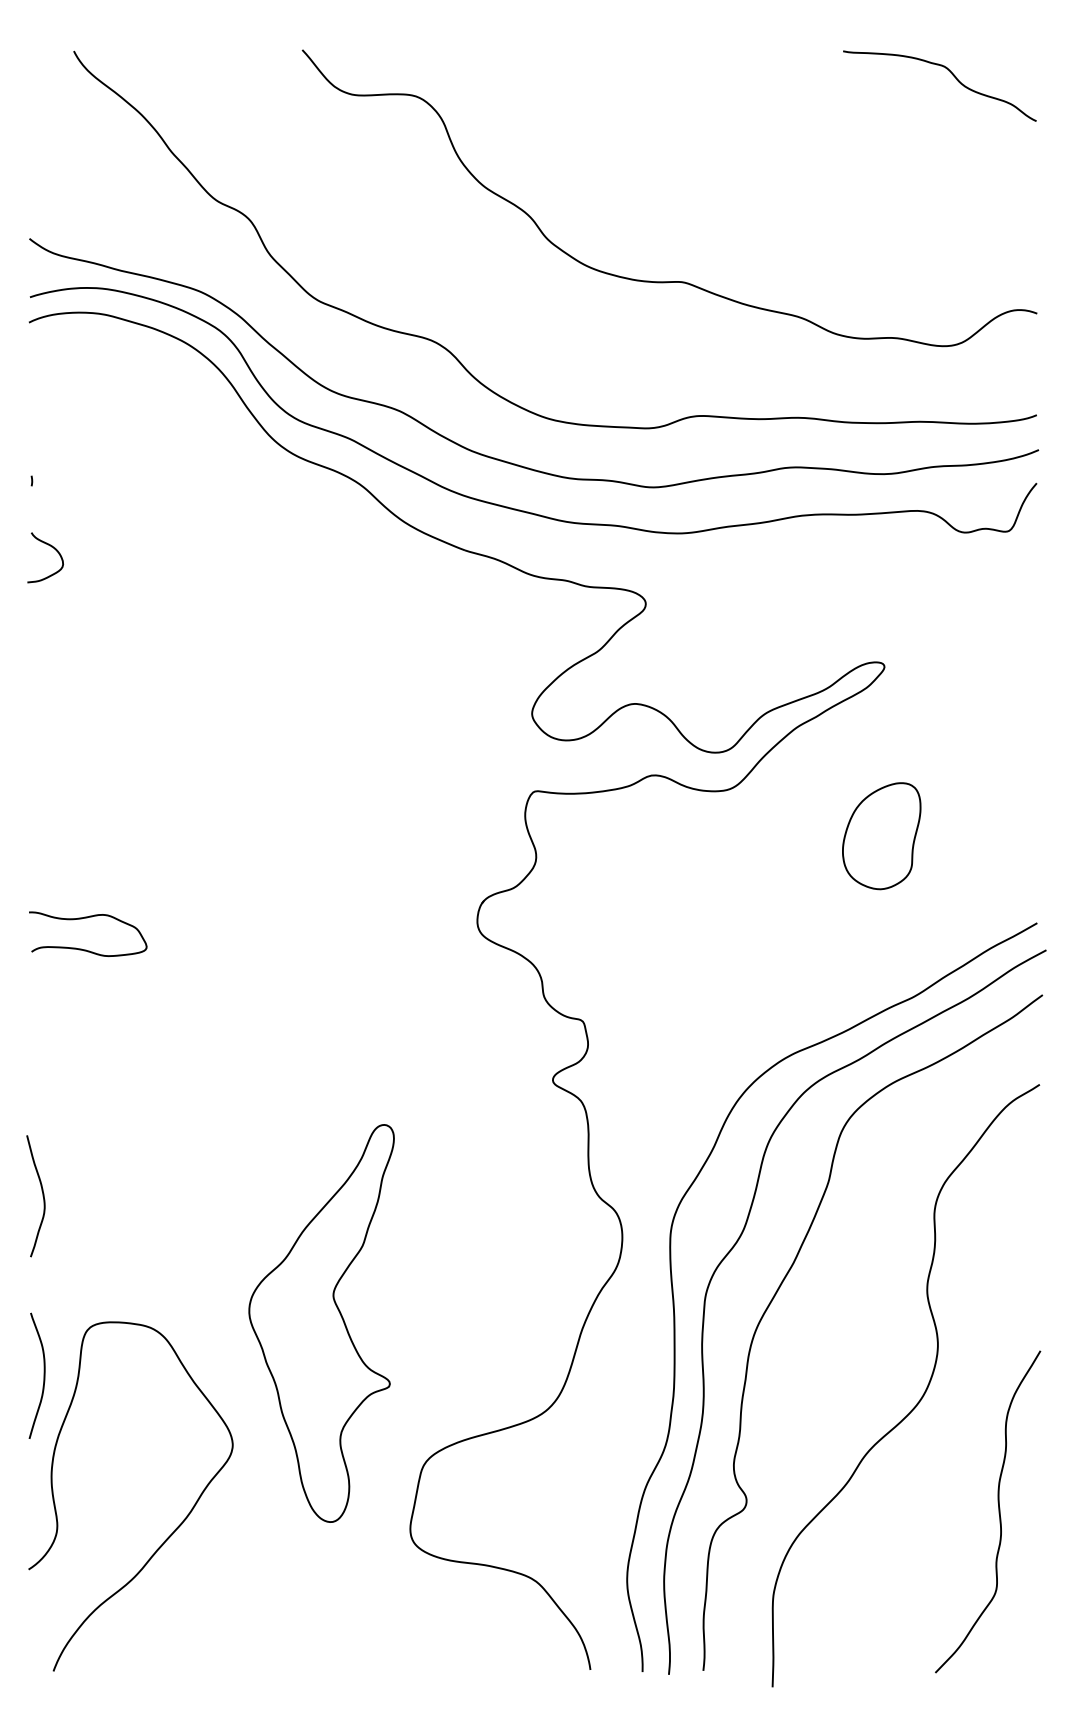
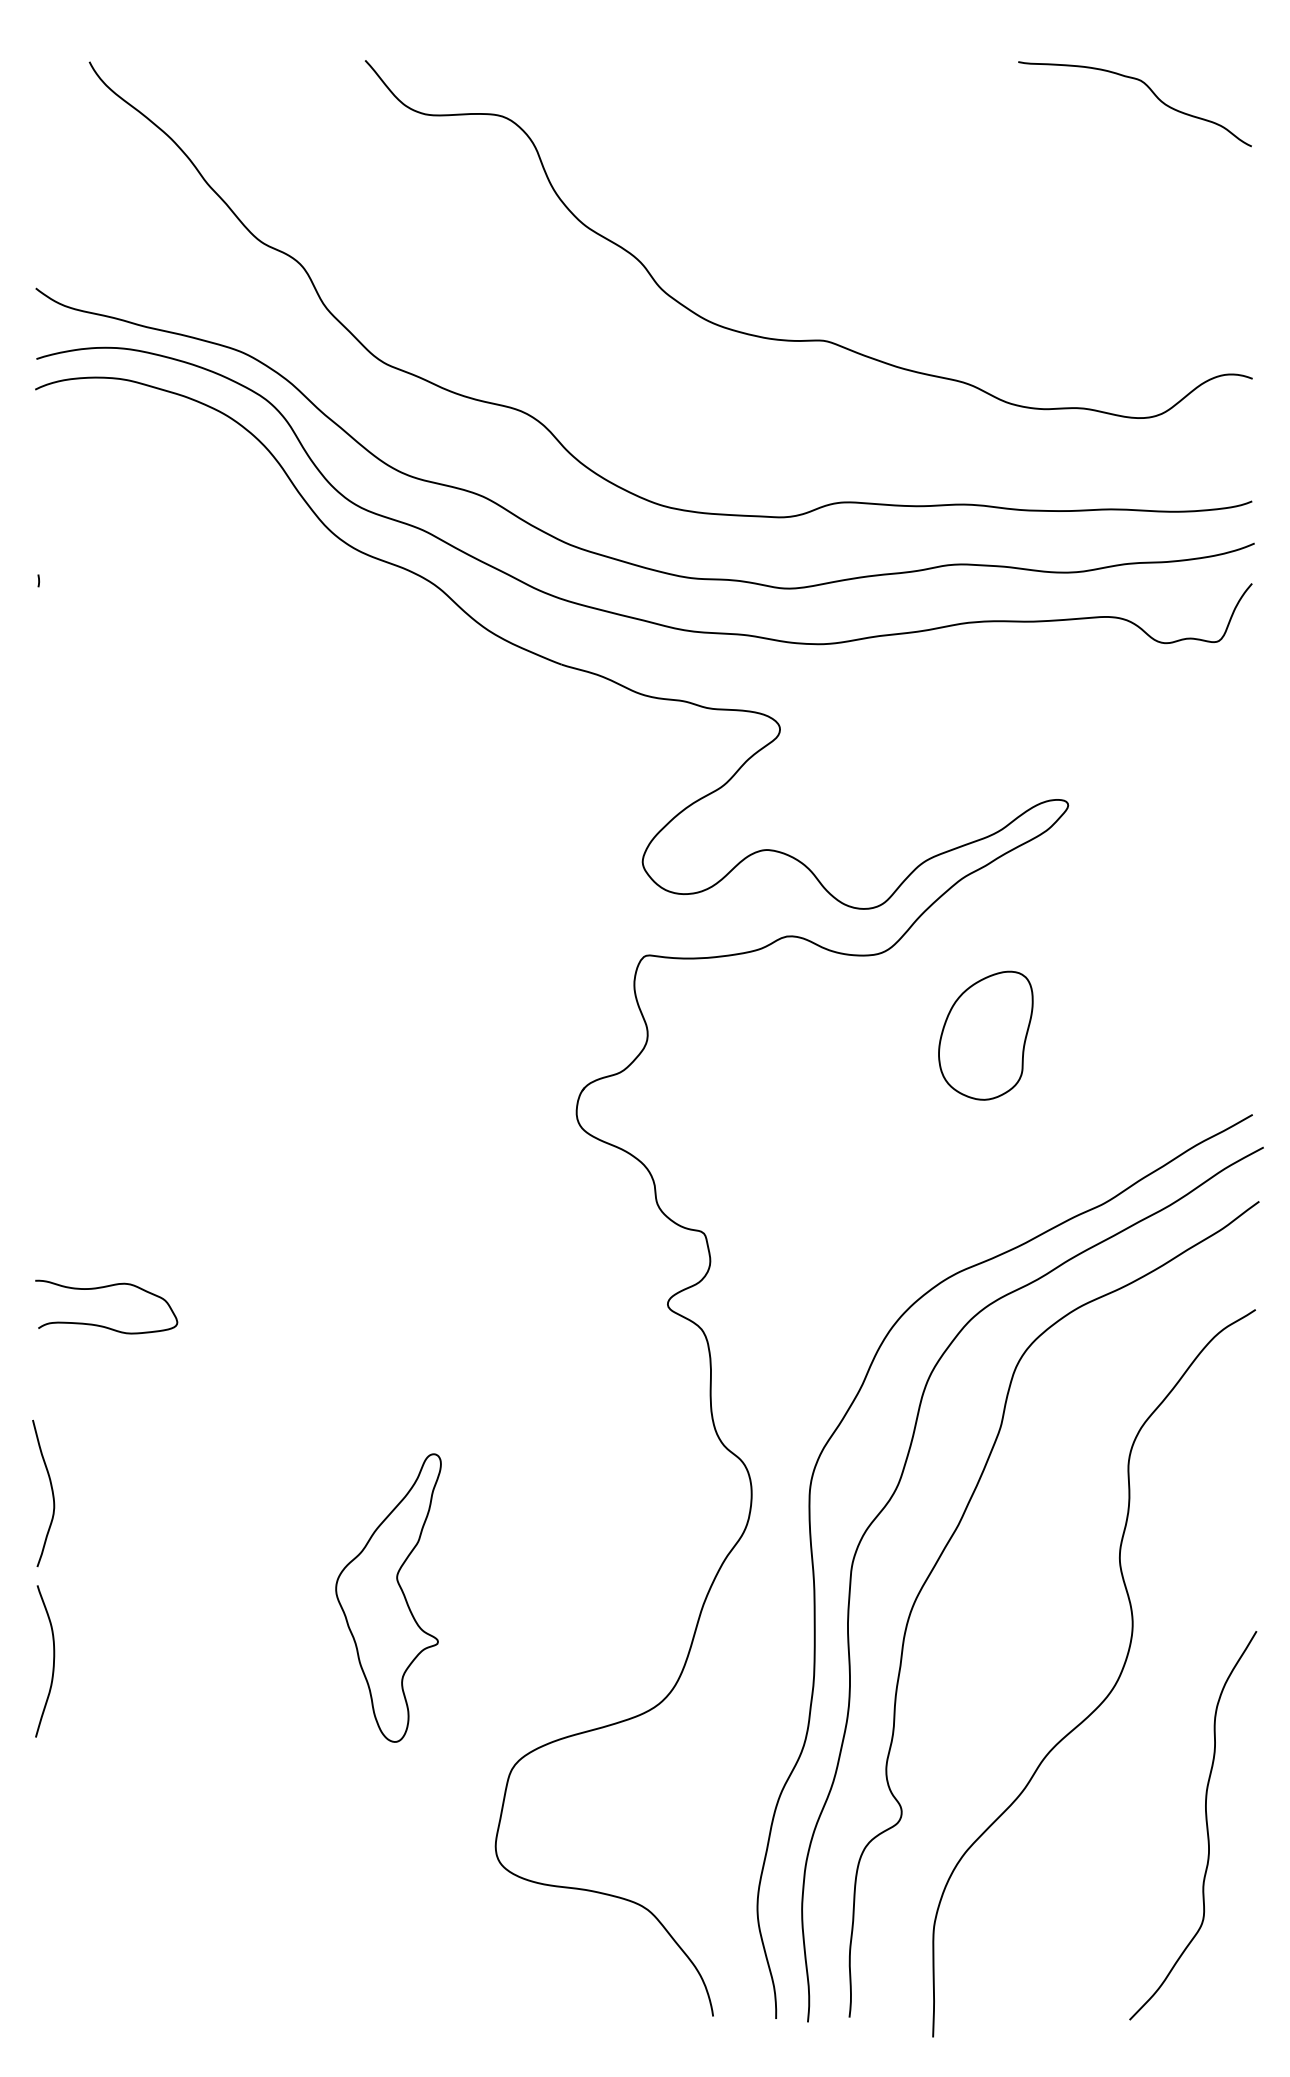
curve: (53, 548) -> (64, 662), removed
part: (881, 835) -> (985, 1035), moved
curve: (84, 918) -> (102, 1288), moved
curve: (42, 1194) -> (51, 1491), moved
part: (321, 1322) -> (388, 1597), size x0.6
curve: (170, 1534) -> (205, 1853), removed

